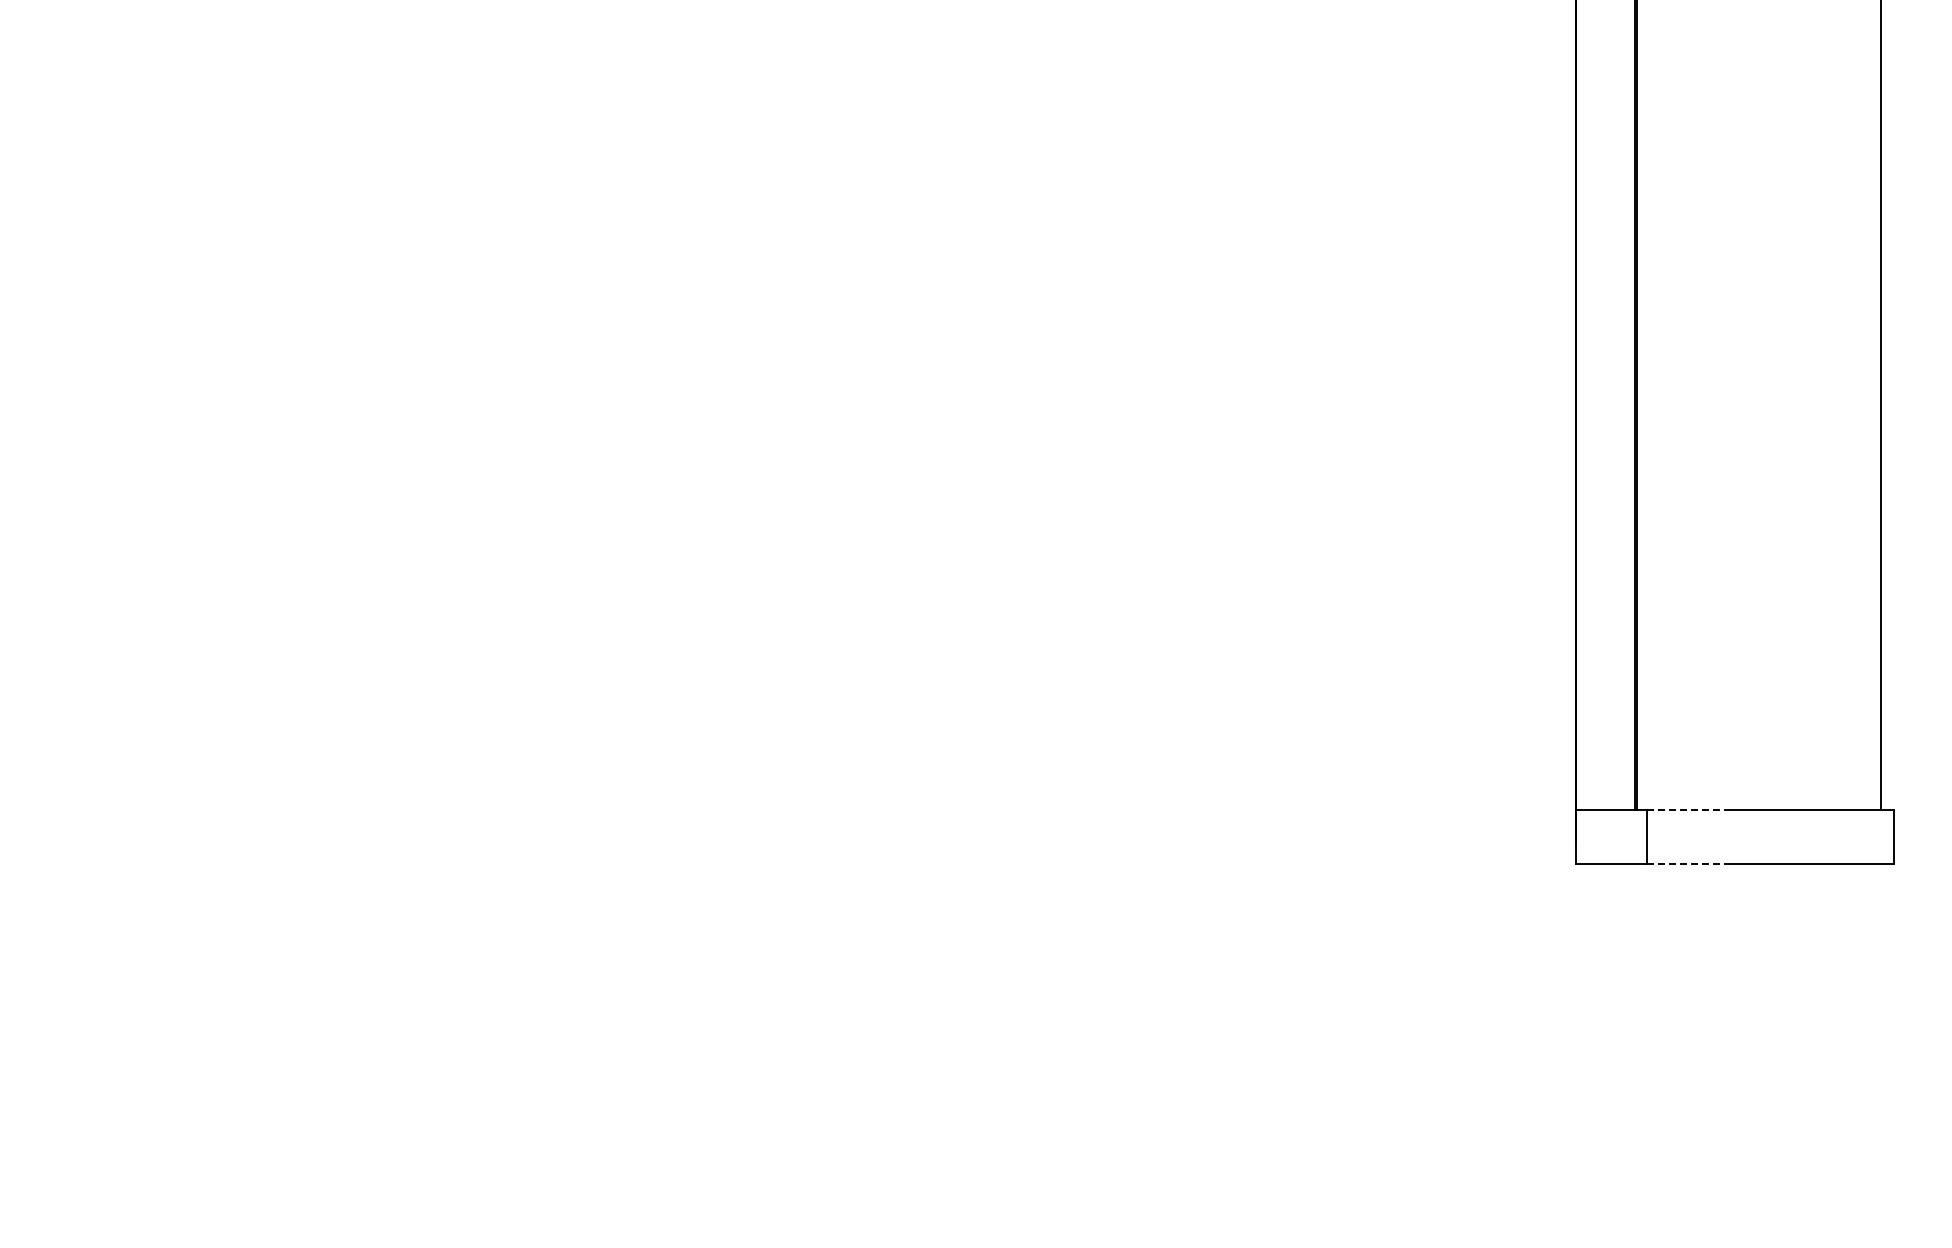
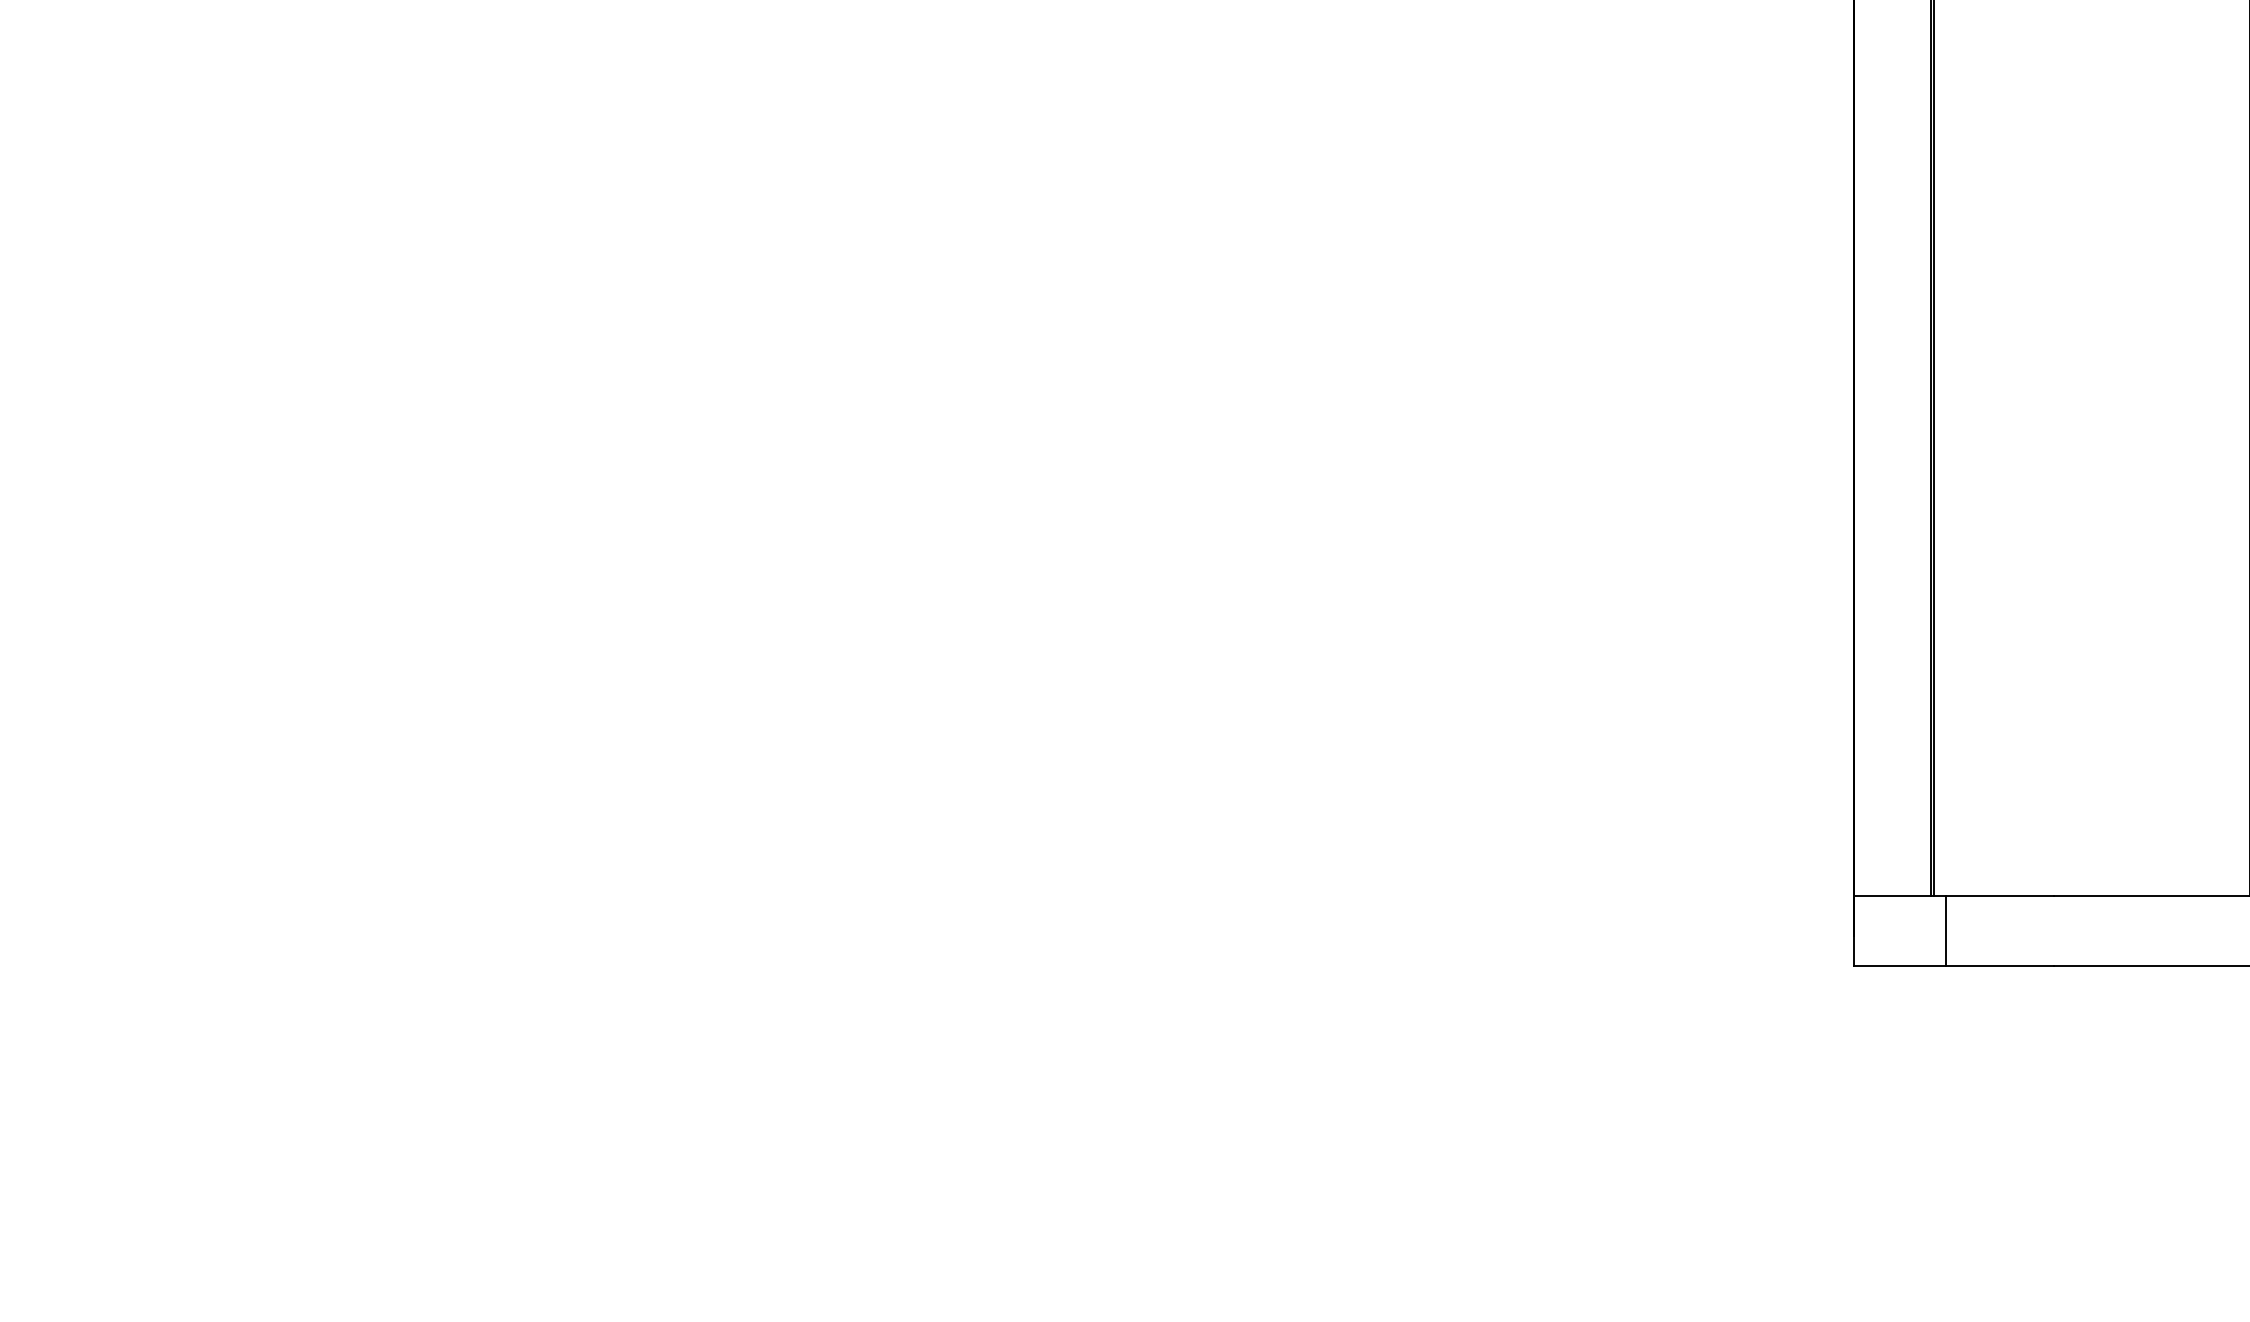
line: (1688, 810) -> (2000, 896), dashed -> solid
line: (1688, 863) -> (2000, 965), dashed -> solid

